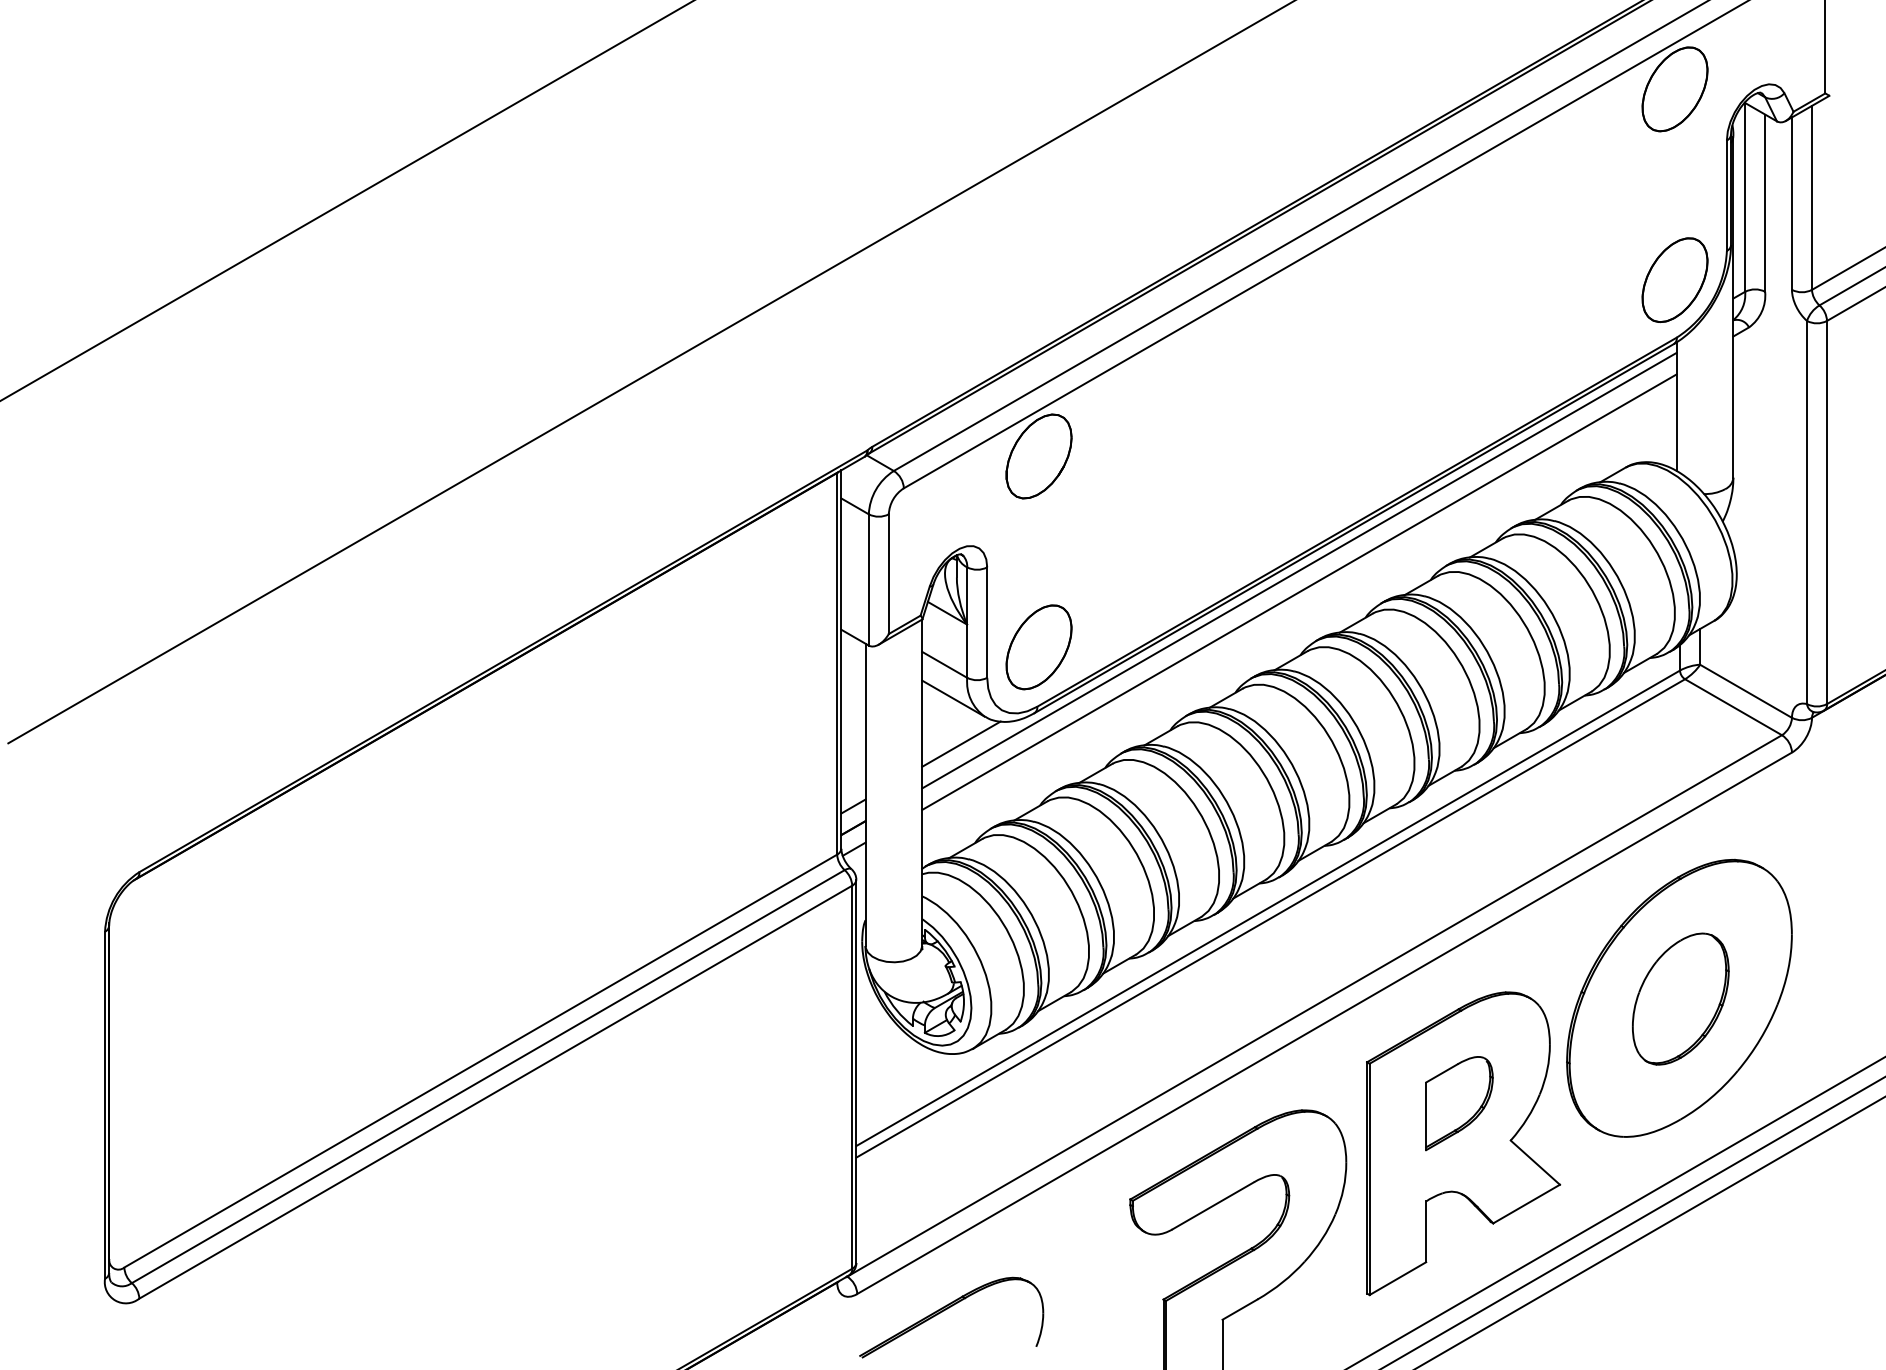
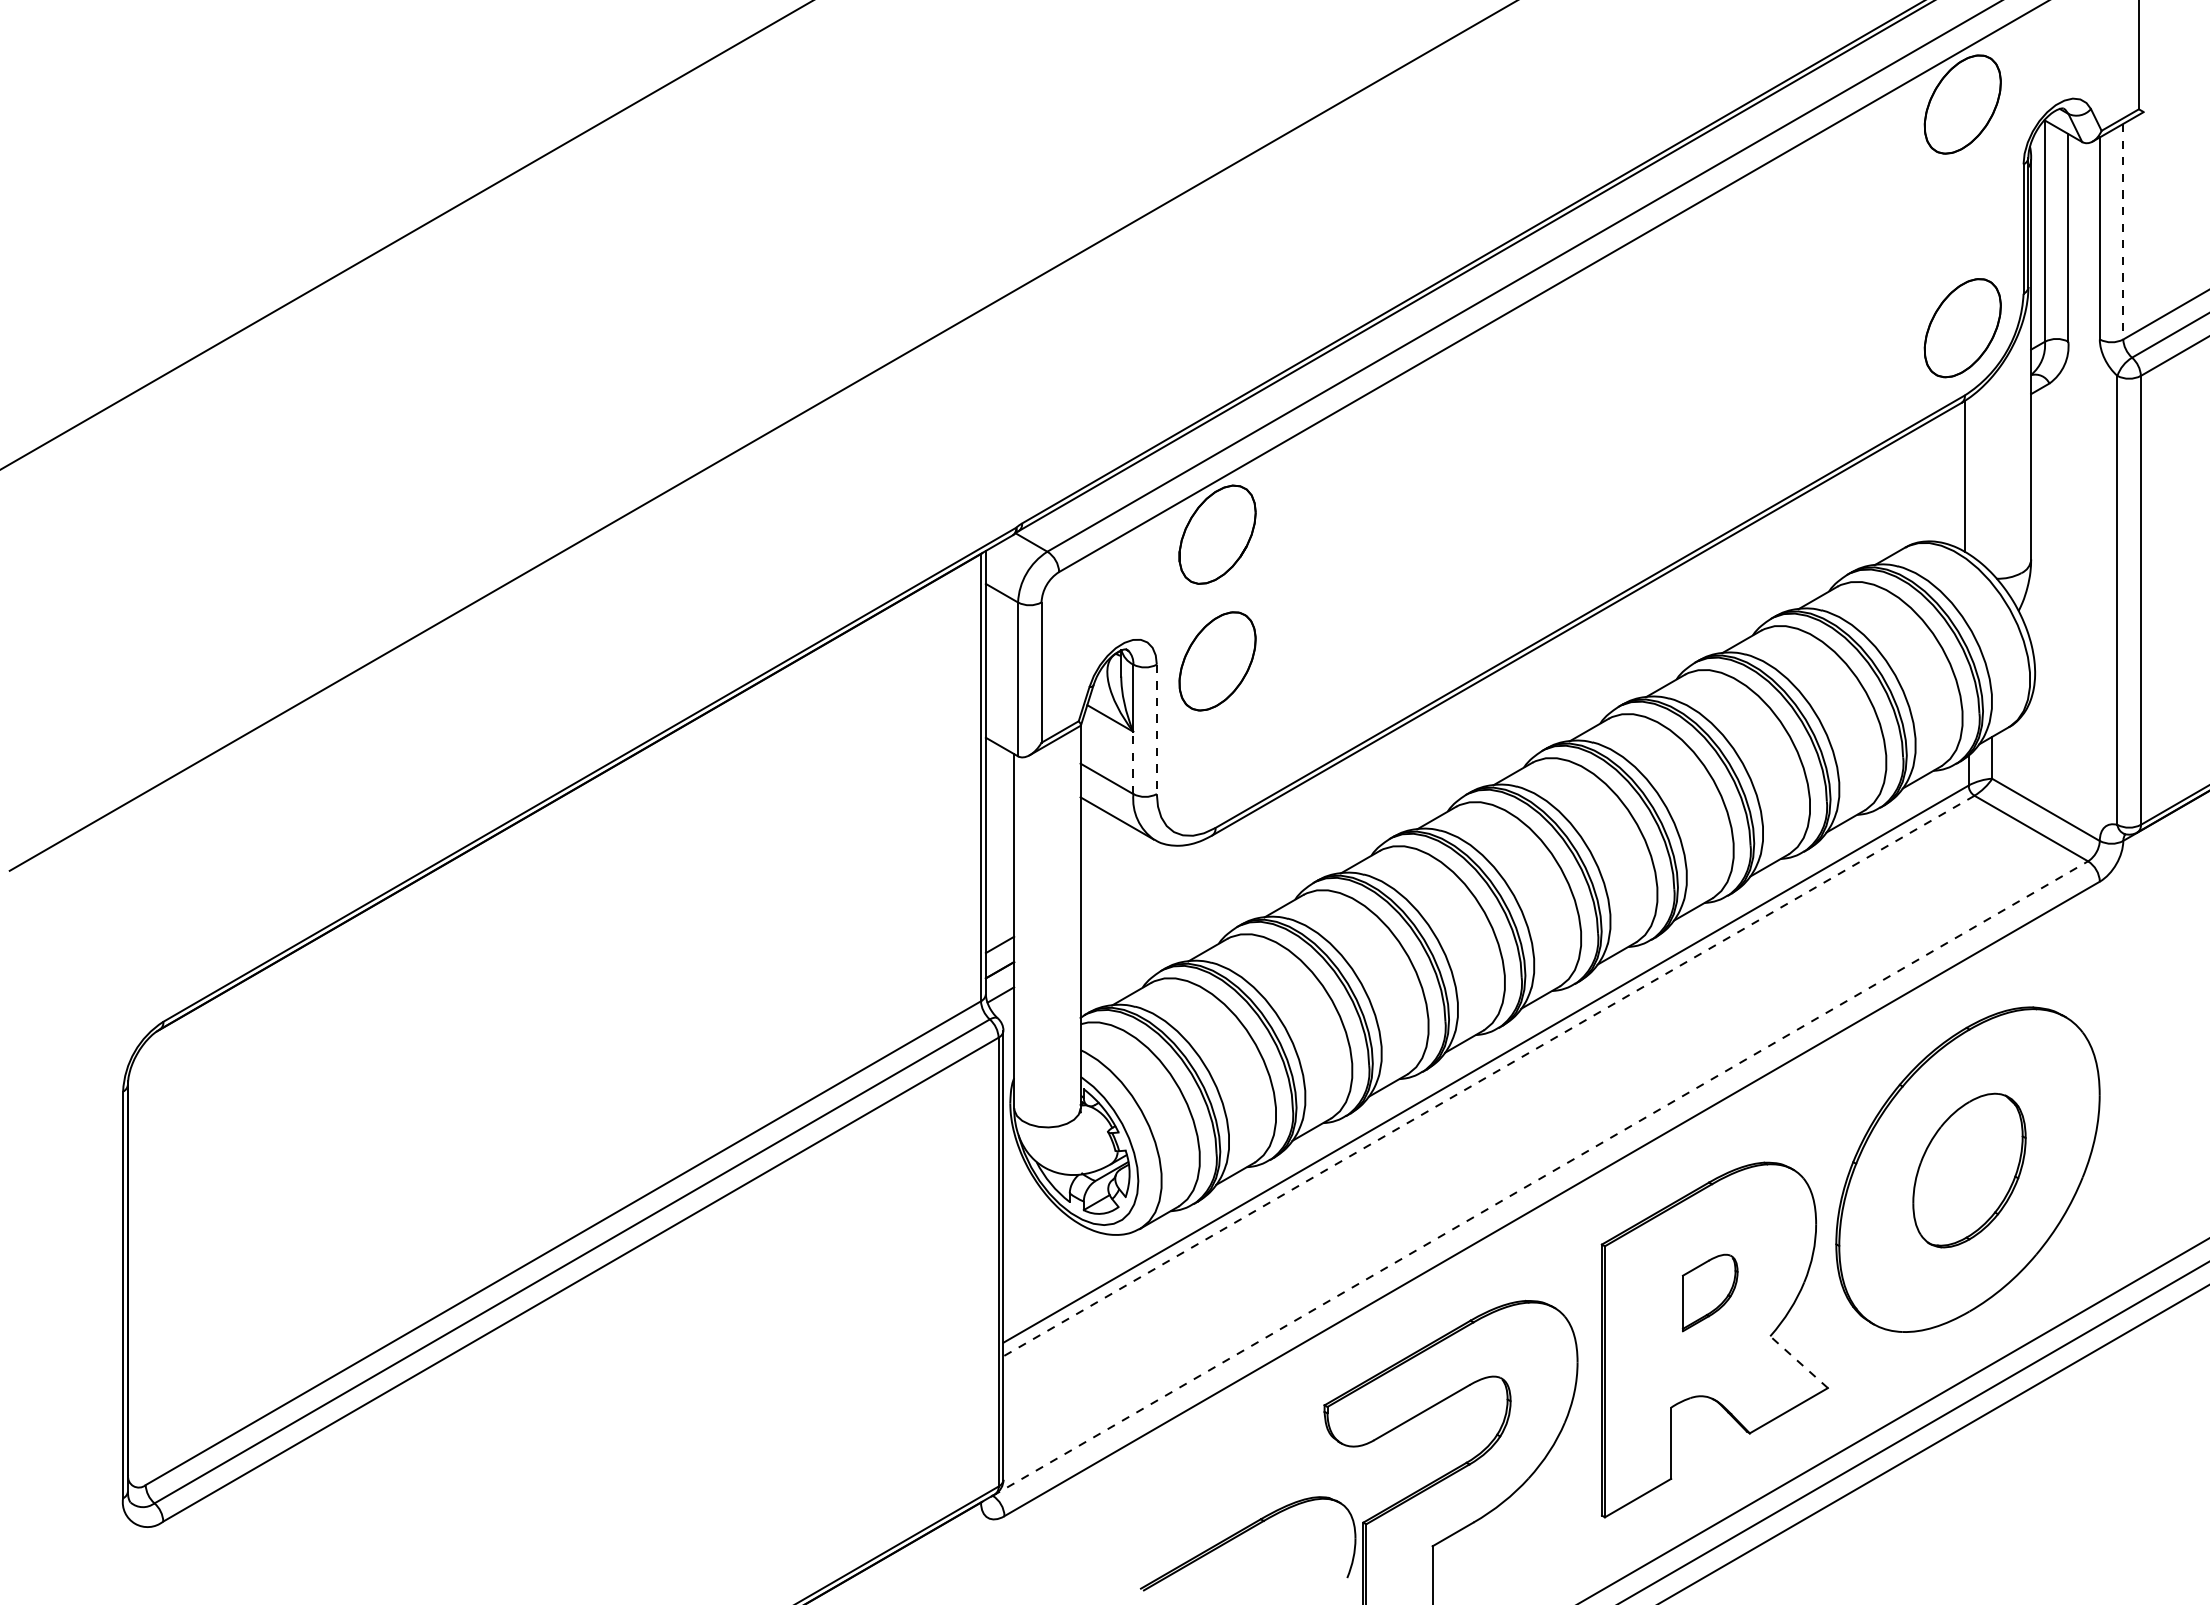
line: (1812, 197) -> (2123, 231), solid -> dashed
line: (1299, 570) -> (1522, 668), removed
line: (1299, 591) -> (1522, 693), removed
line: (986, 622) -> (1156, 729), solid -> dashed
part: (1039, 647) -> (1217, 661), moved
line: (967, 650) -> (1133, 762), solid -> dashed
line: (961, 743) -> (1126, 871), removed
line: (1271, 918) -> (1489, 1076), solid -> dashed
line: (1314, 1005) -> (1540, 1178), solid -> dashed
part: (1459, 1103) -> (1710, 1292), size x0.7
line: (1535, 1162) -> (1799, 1362), solid -> dashed
part: (946, 1309) -> (1242, 1534), moved

